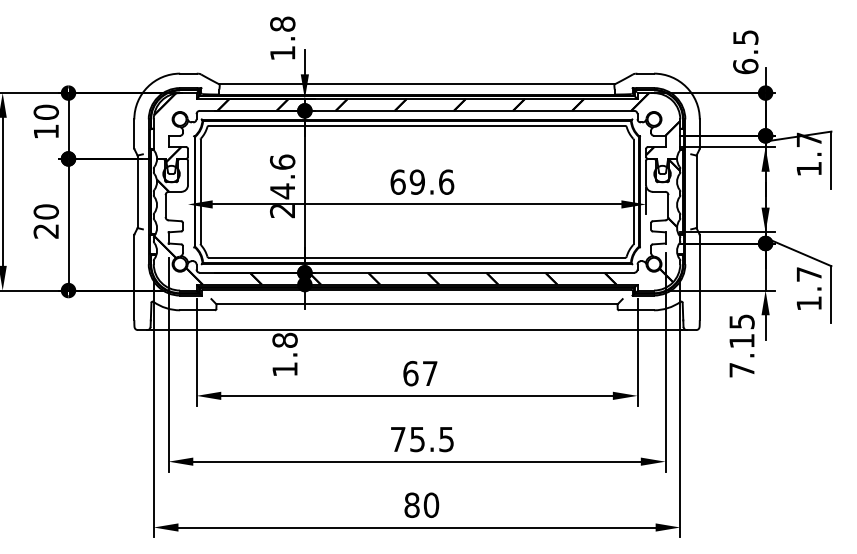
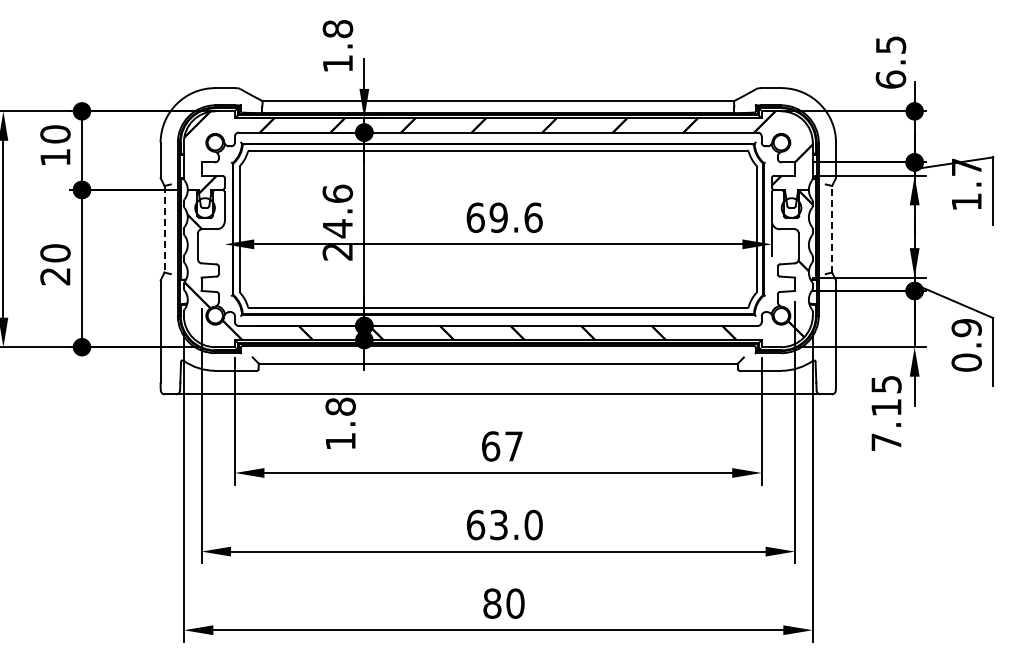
line: (696, 191) -> (832, 228), solid -> dashed
line: (137, 192) -> (164, 229), solid -> dashed
text: (809, 289) -> (966, 345), 1.7 -> 0.9
text: (422, 438) -> (504, 524), 75.5 -> 63.0

